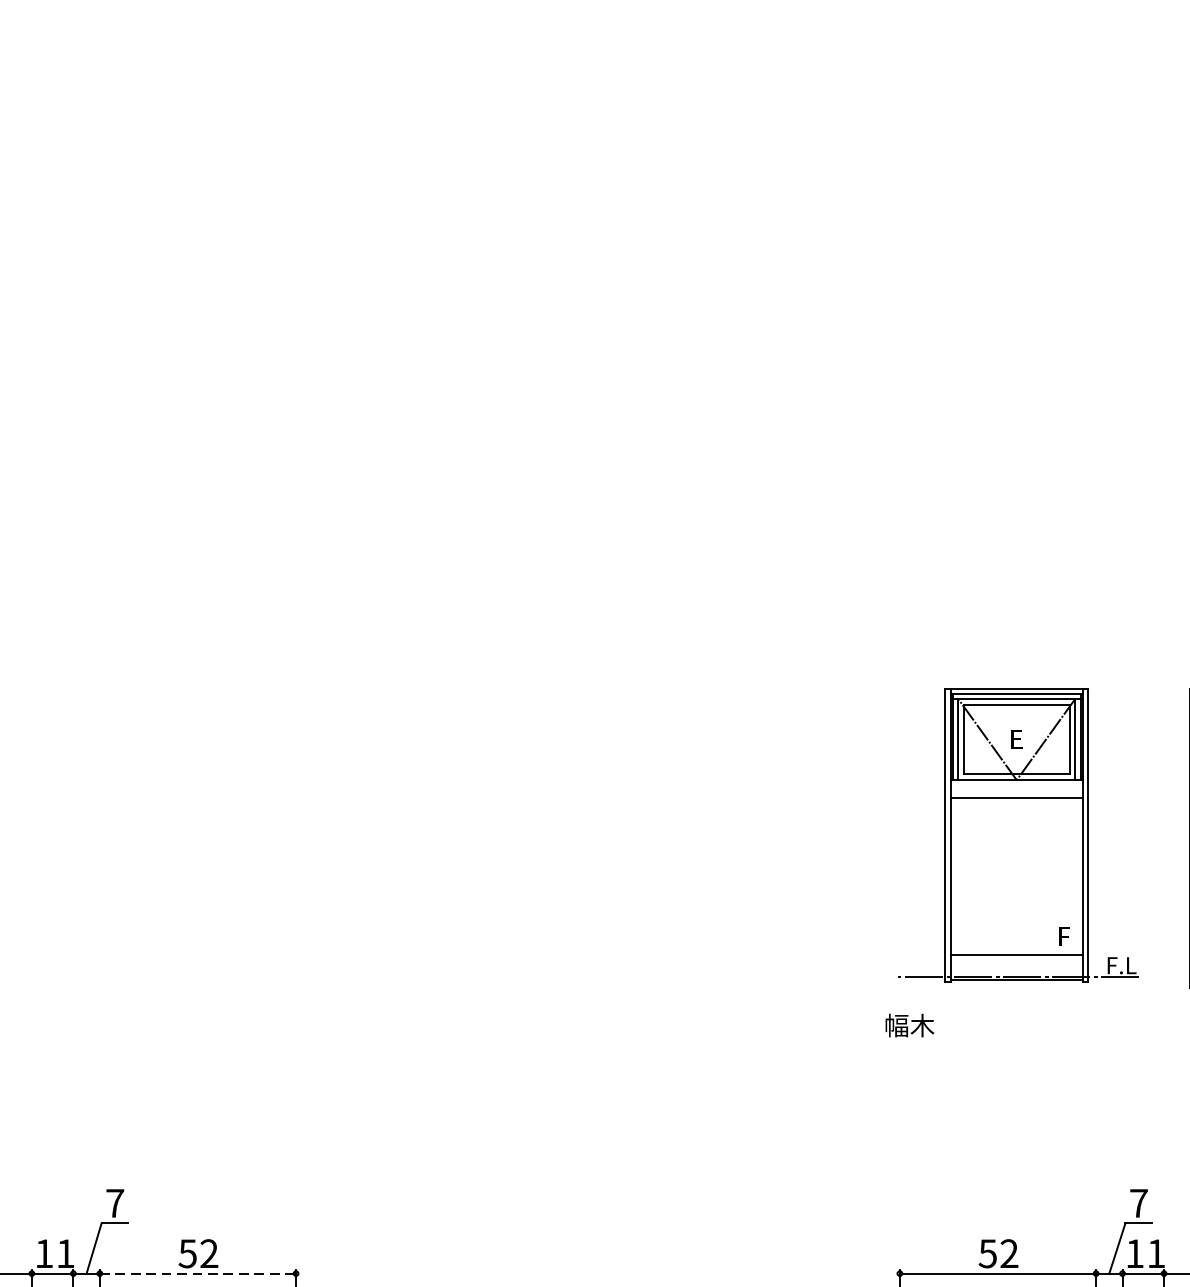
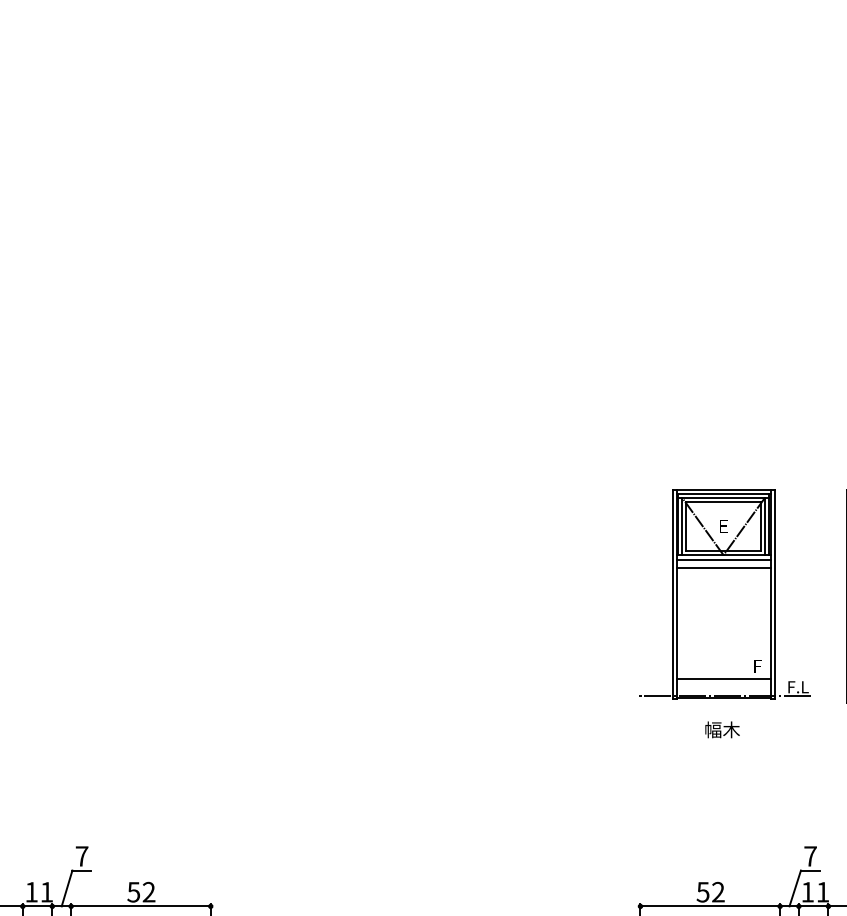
line: (1016, 786) -> (723, 559), added
text: (909, 1025) -> (722, 729), moved
line: (197, 1273) -> (140, 906), dashed -> solid

